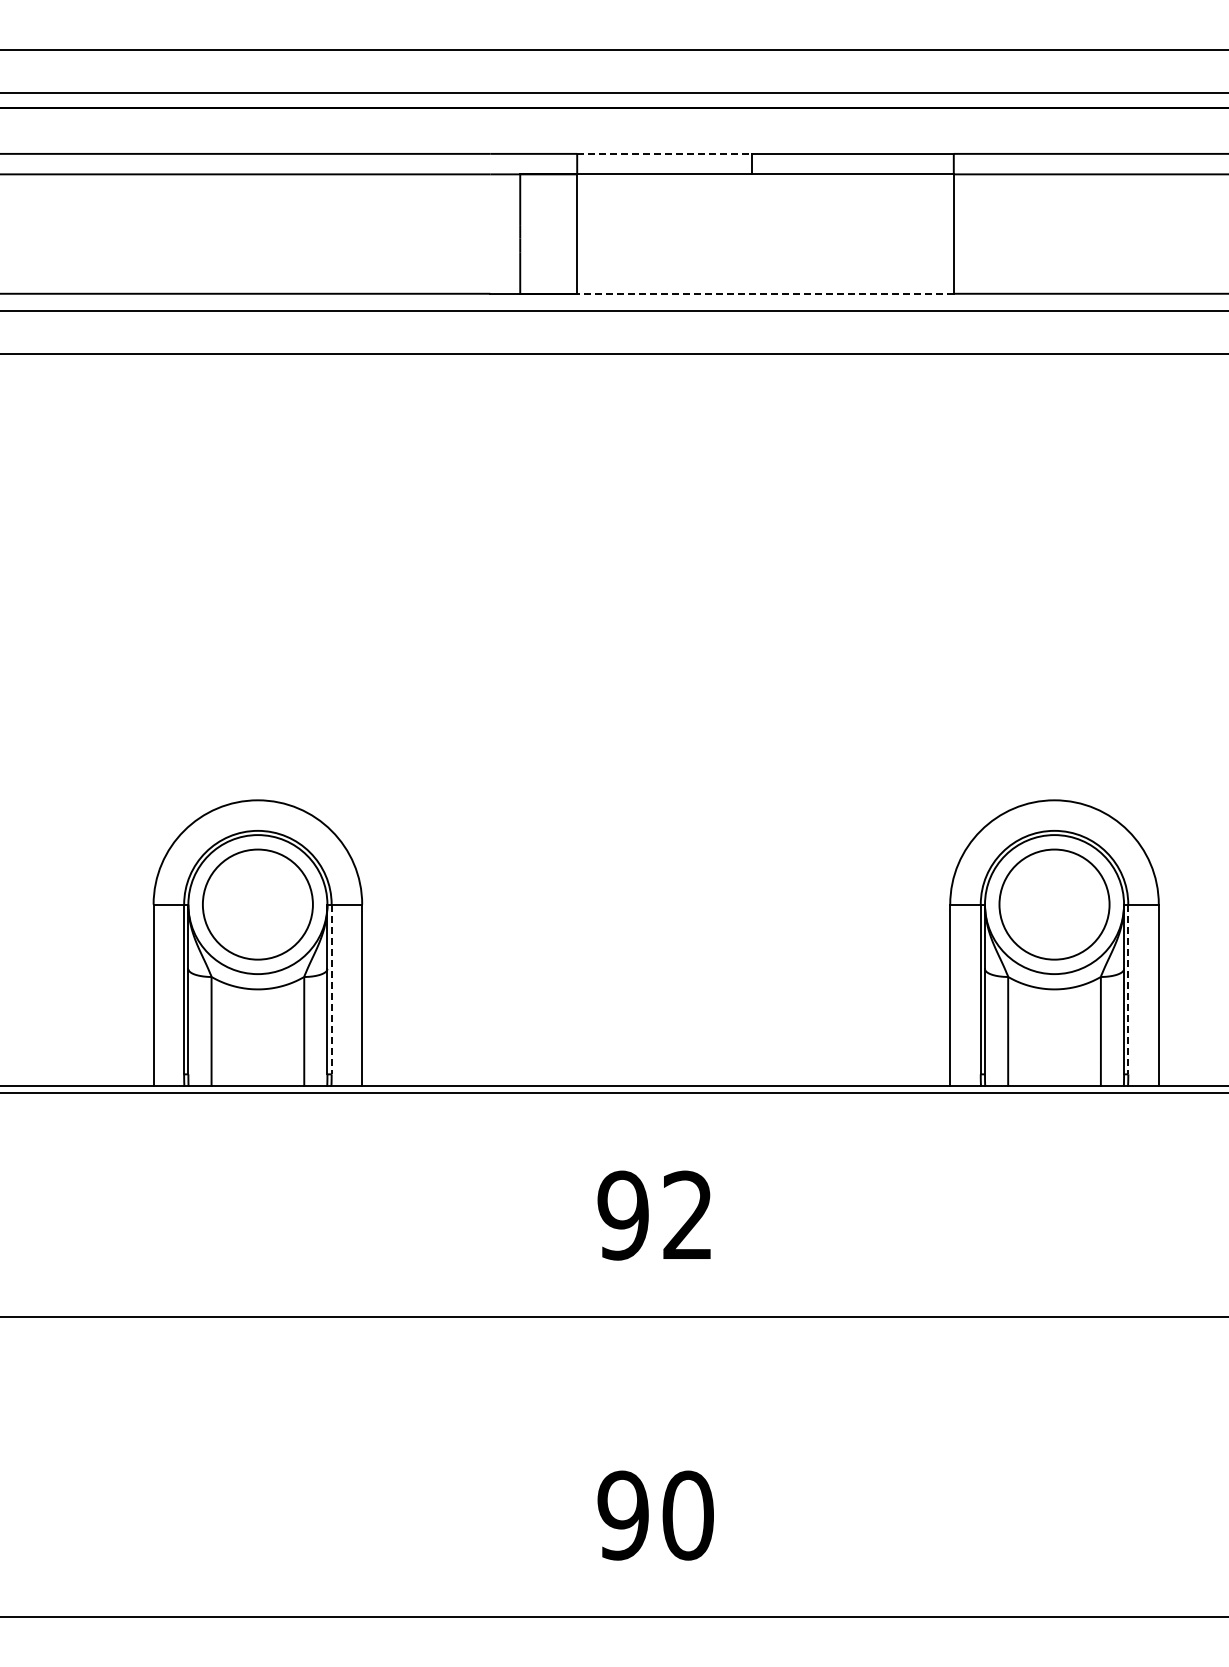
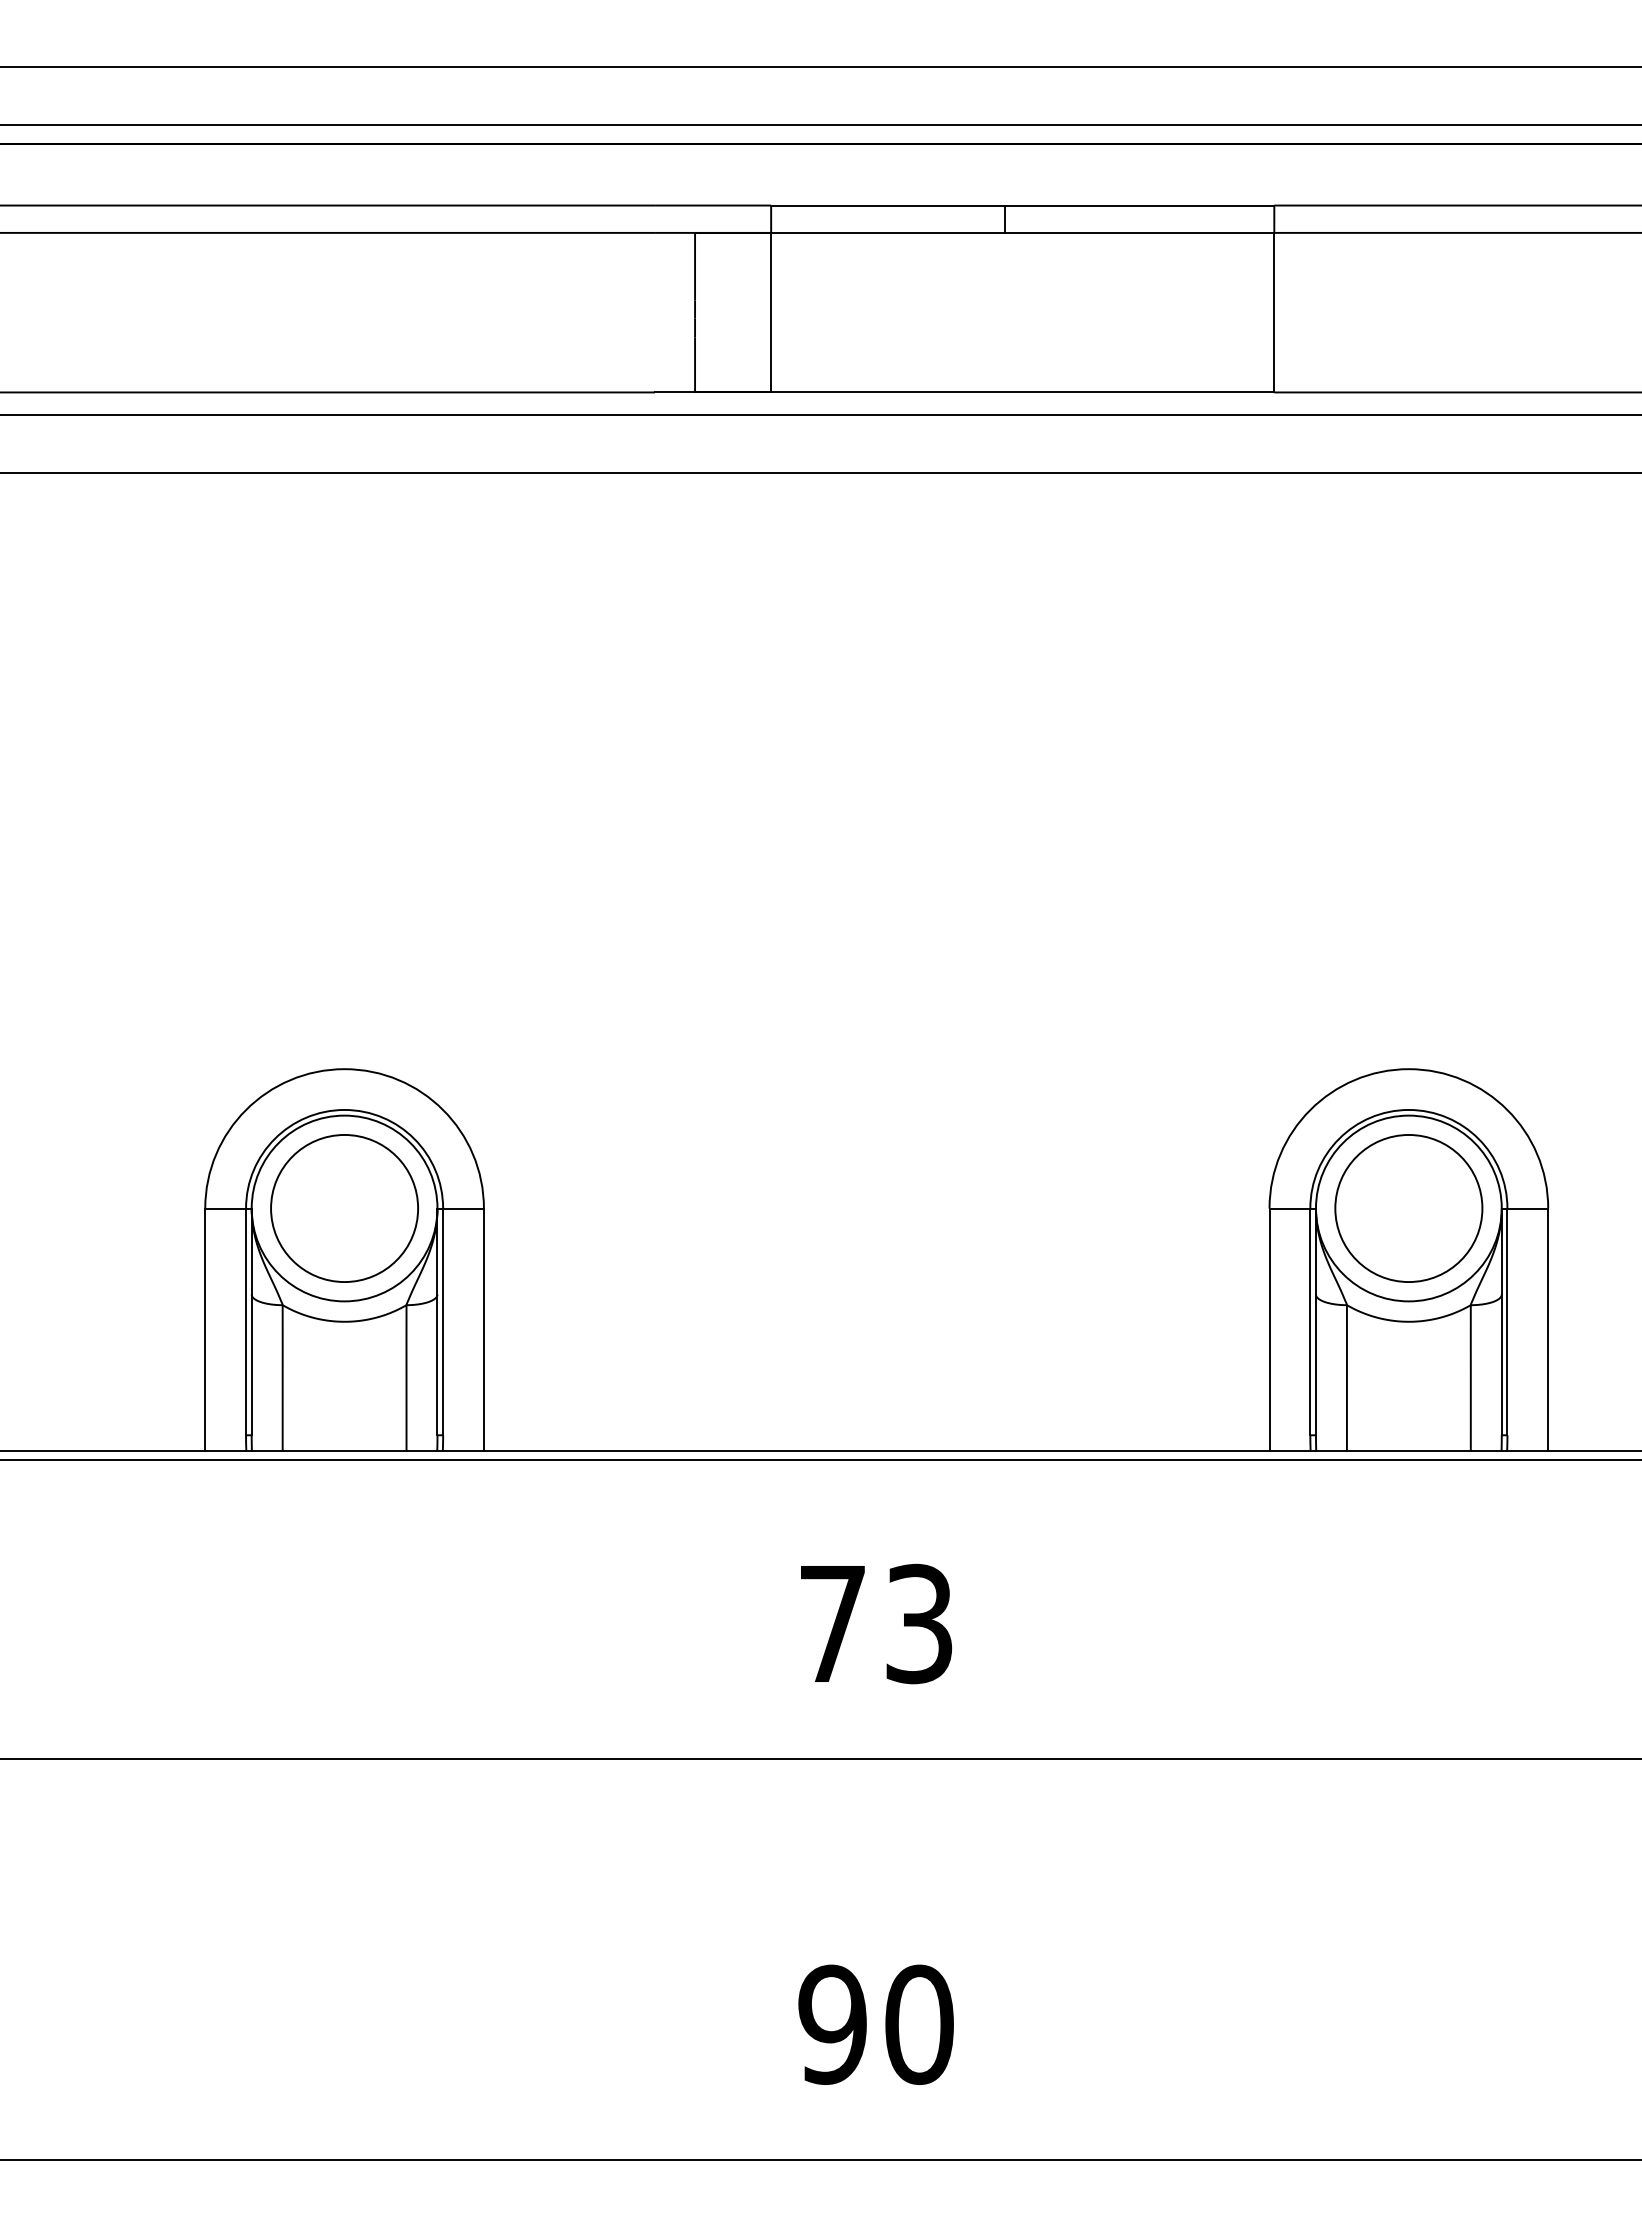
line: (665, 153) -> (889, 205), dashed -> solid
line: (737, 293) -> (985, 392), dashed -> solid
line: (331, 989) -> (442, 1321), dashed -> solid
line: (1128, 989) -> (1507, 1321), dashed -> solid
text: (654, 1215) -> (874, 1623), 92 -> 73

